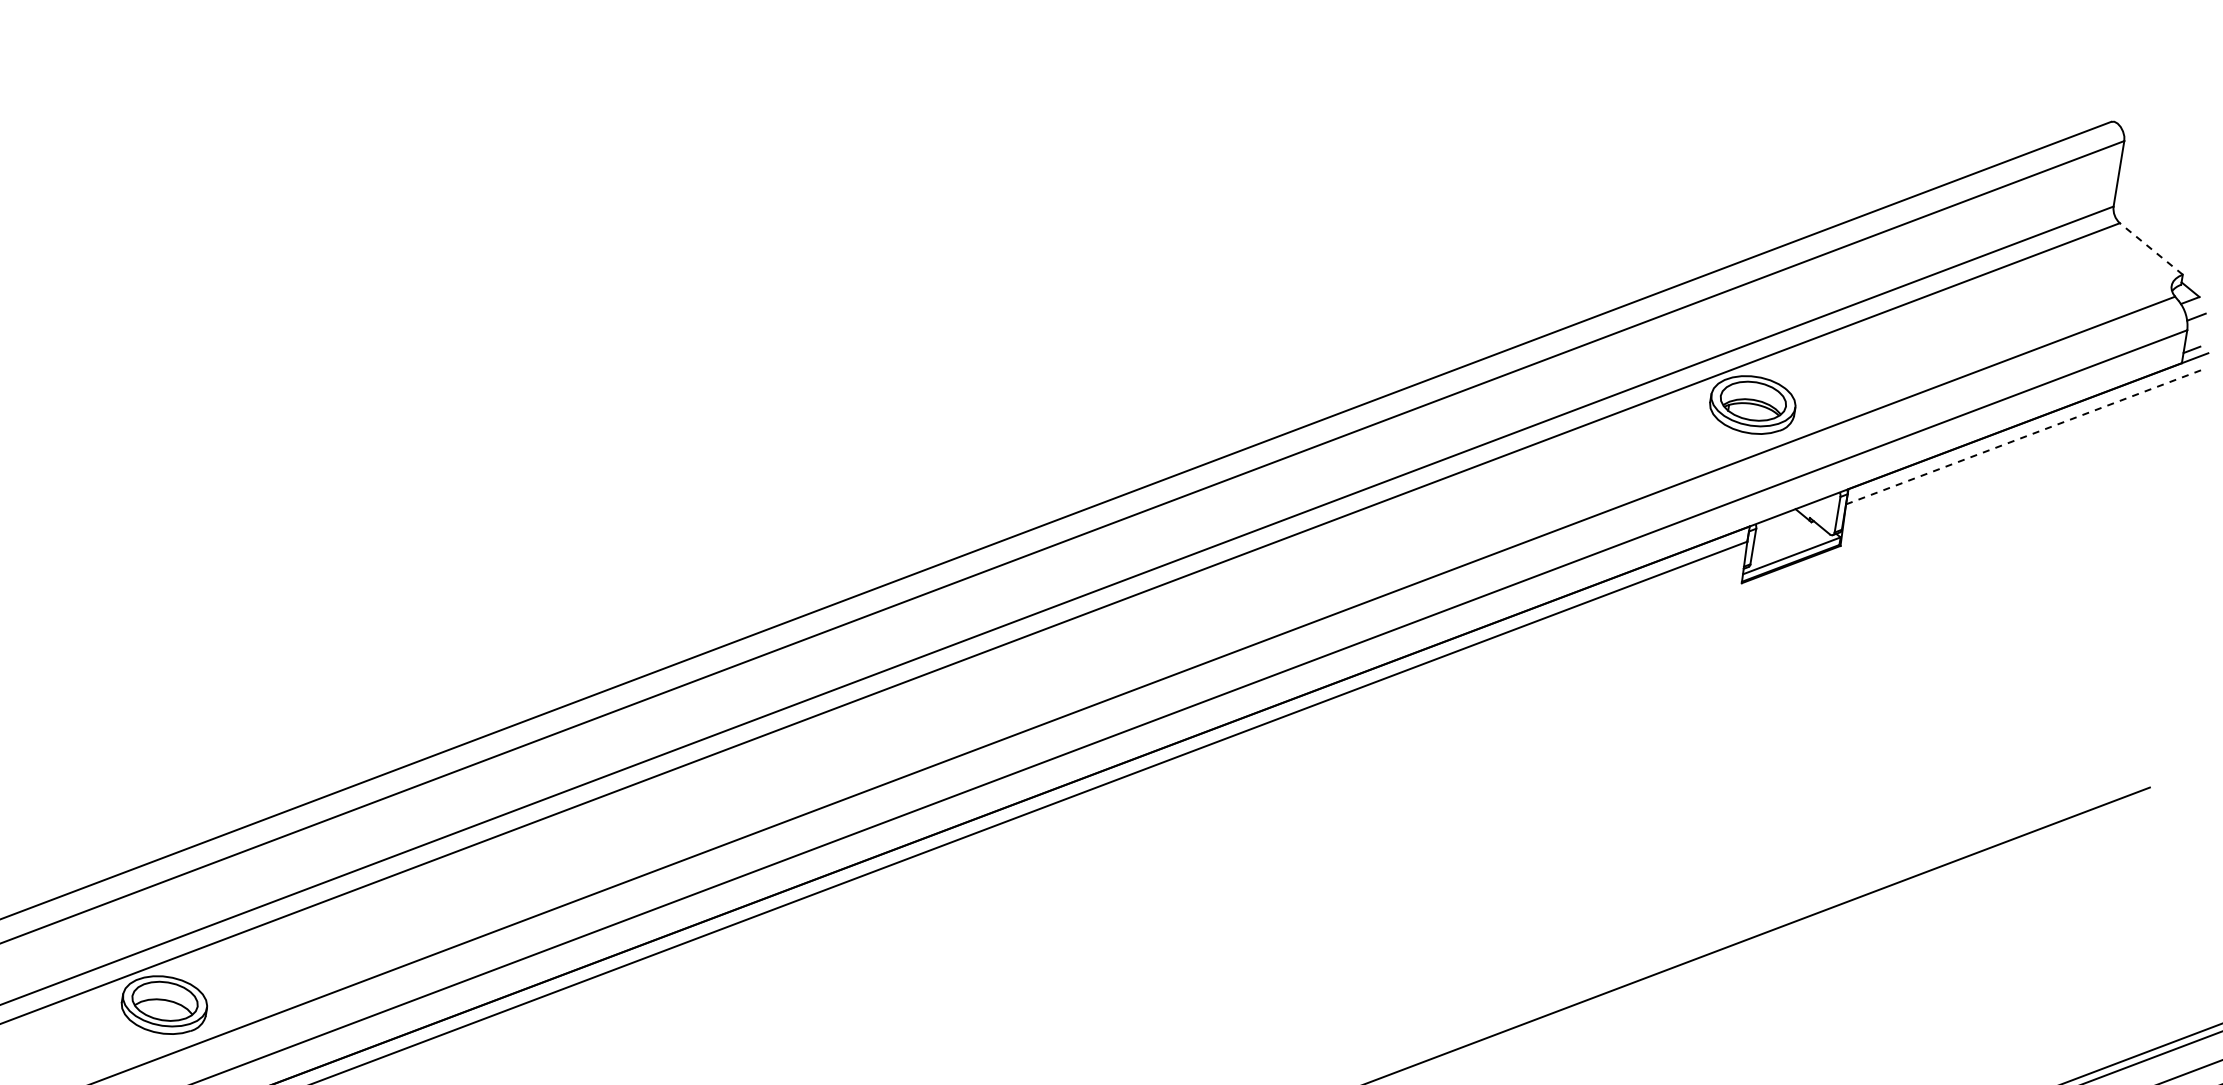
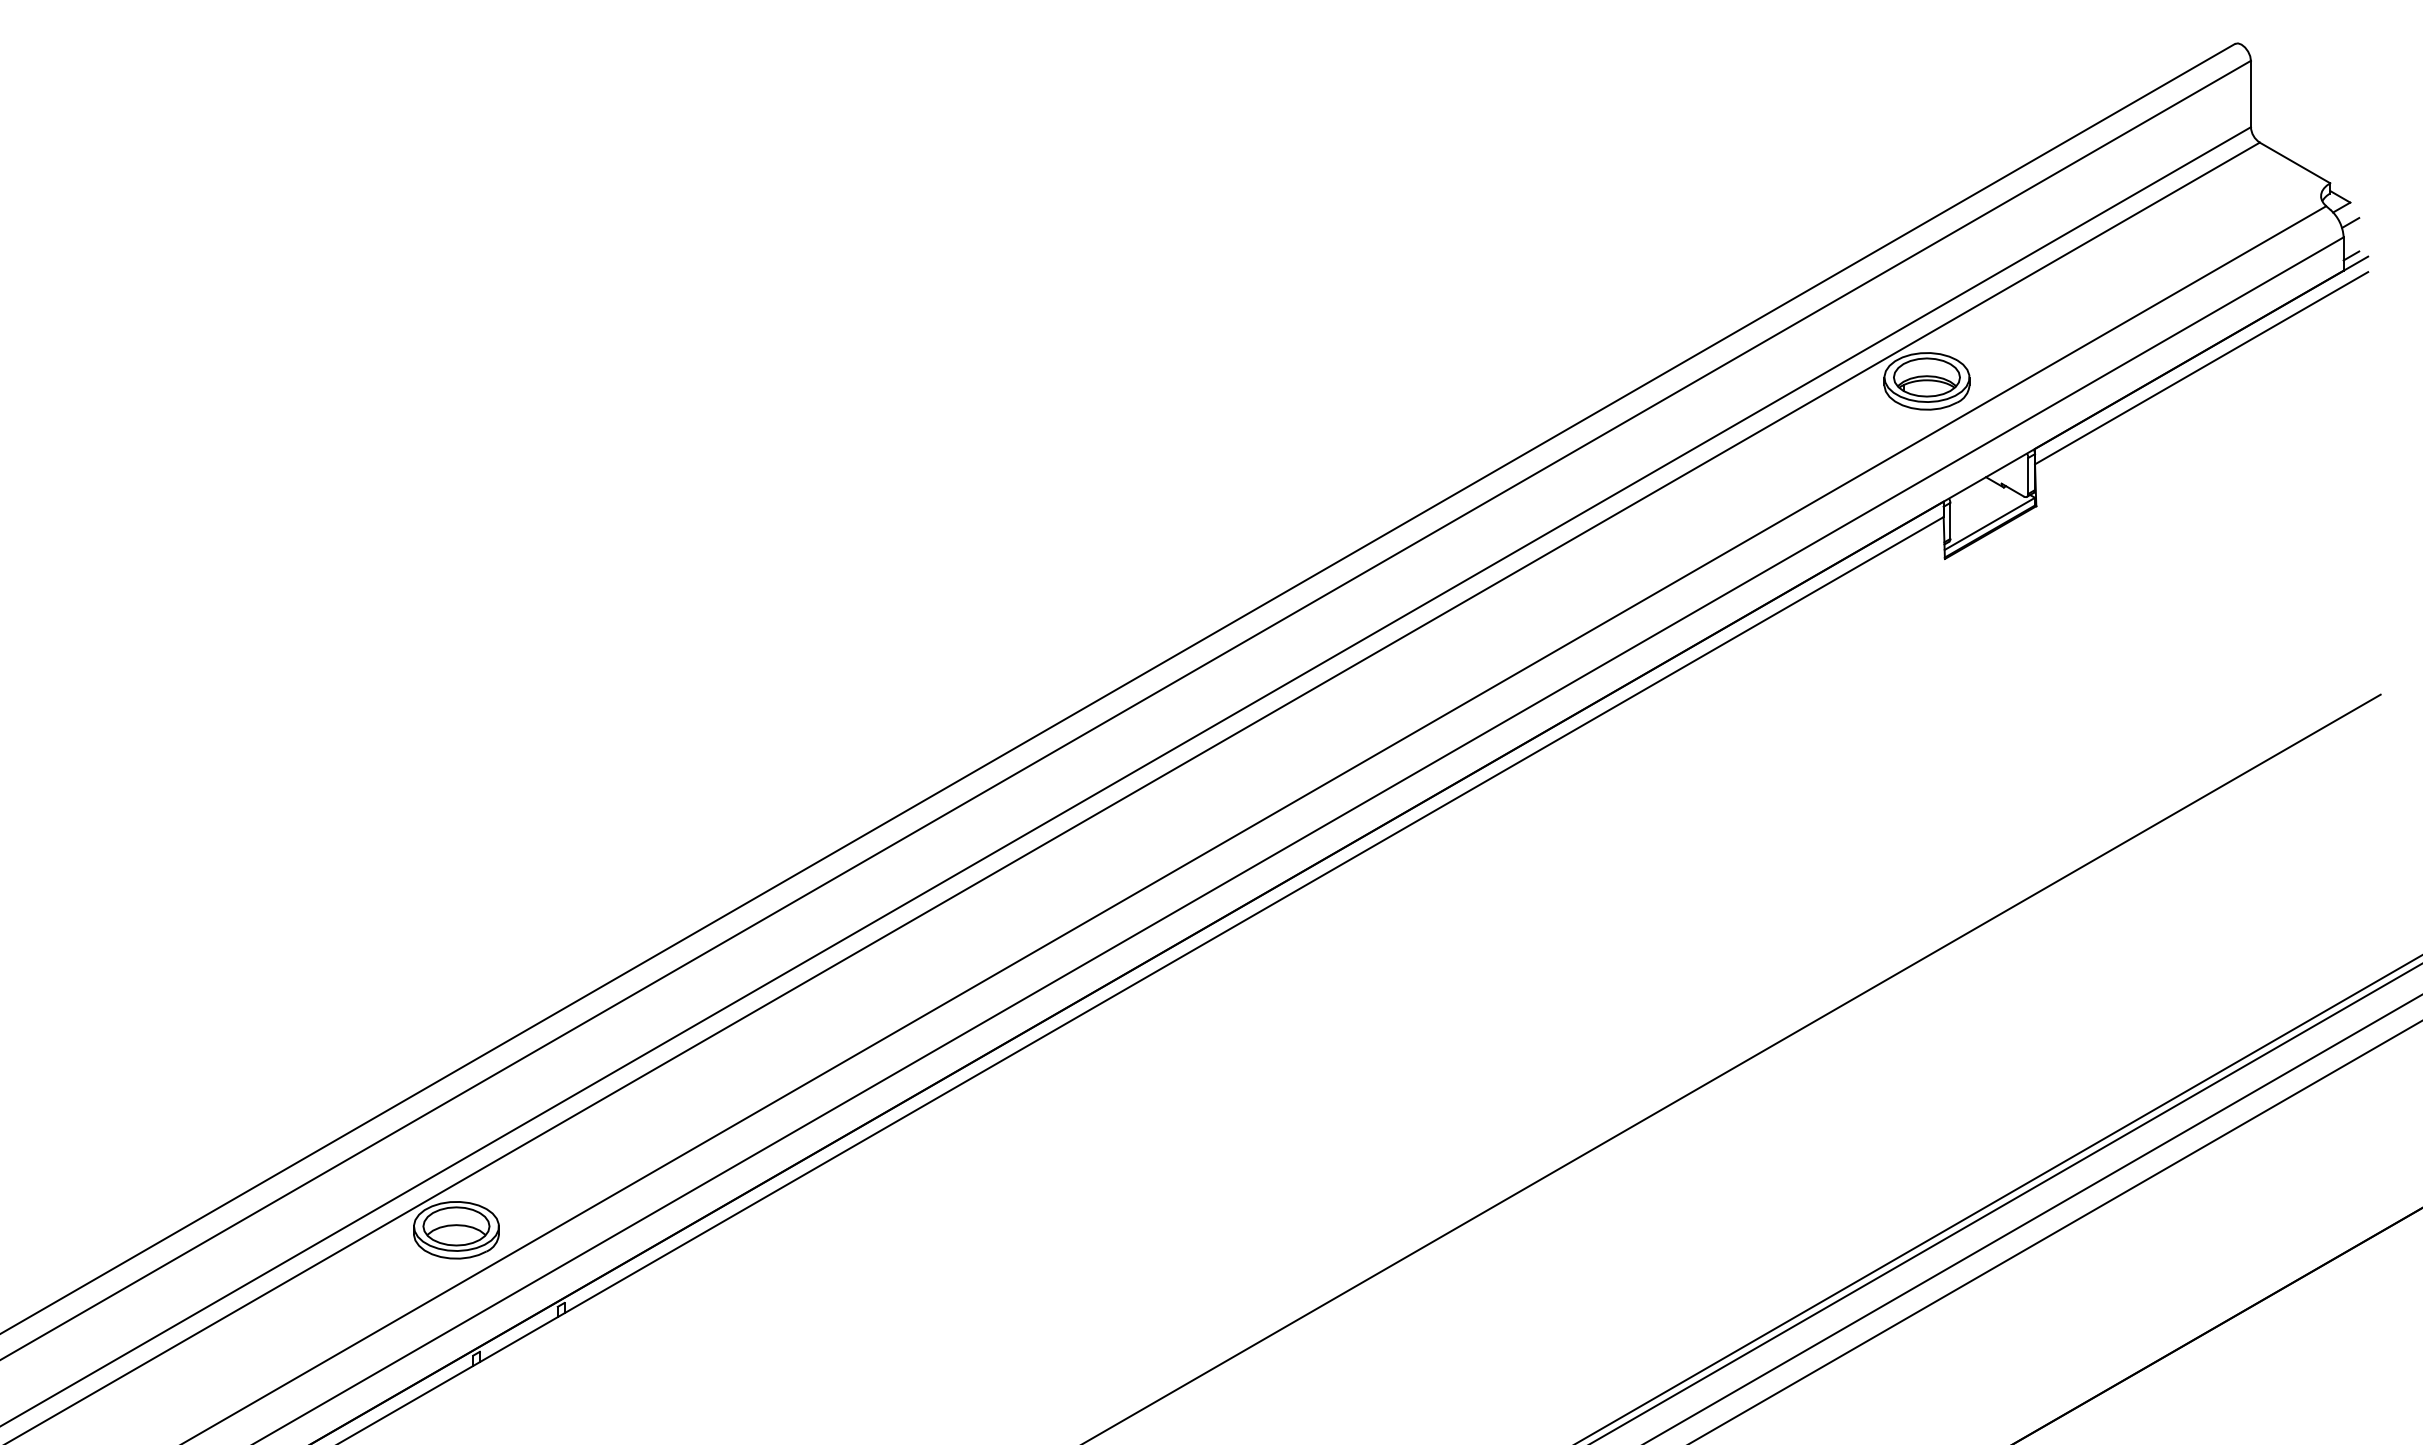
line: (2151, 248) -> (2295, 162), dashed -> solid
line: (2026, 435) -> (2202, 367), dashed -> solid

